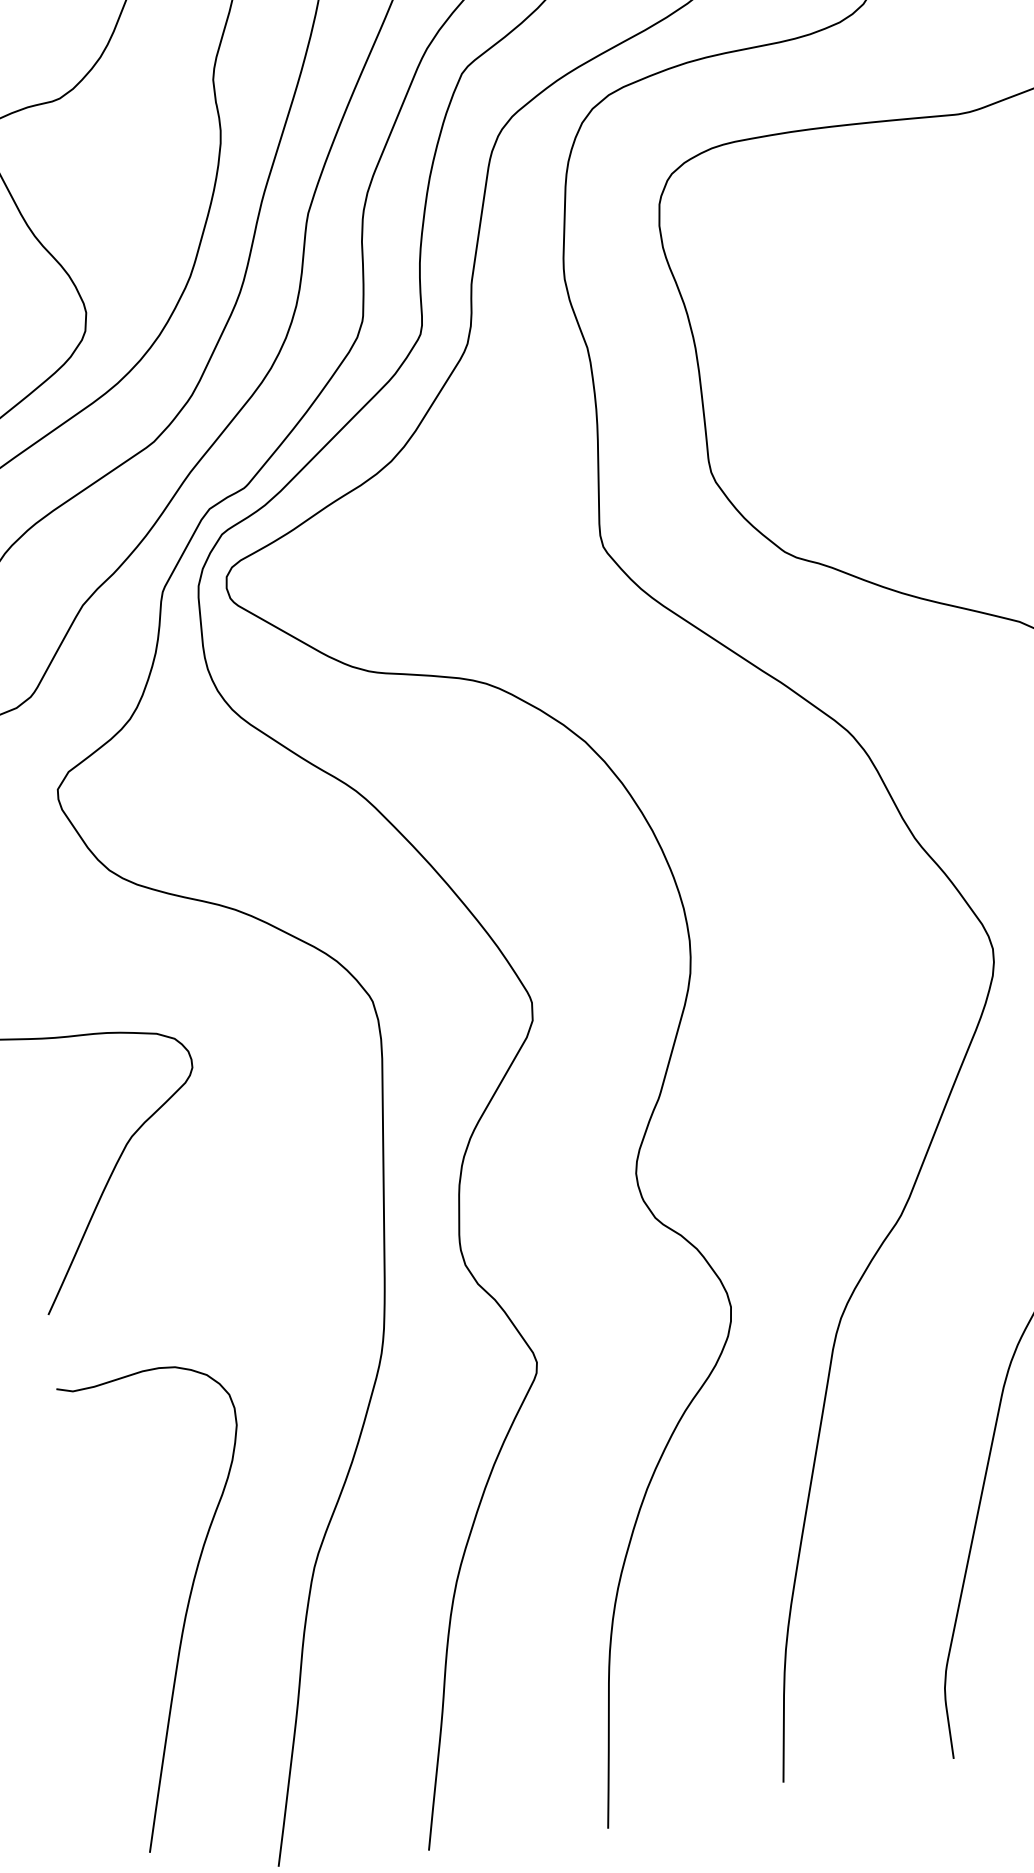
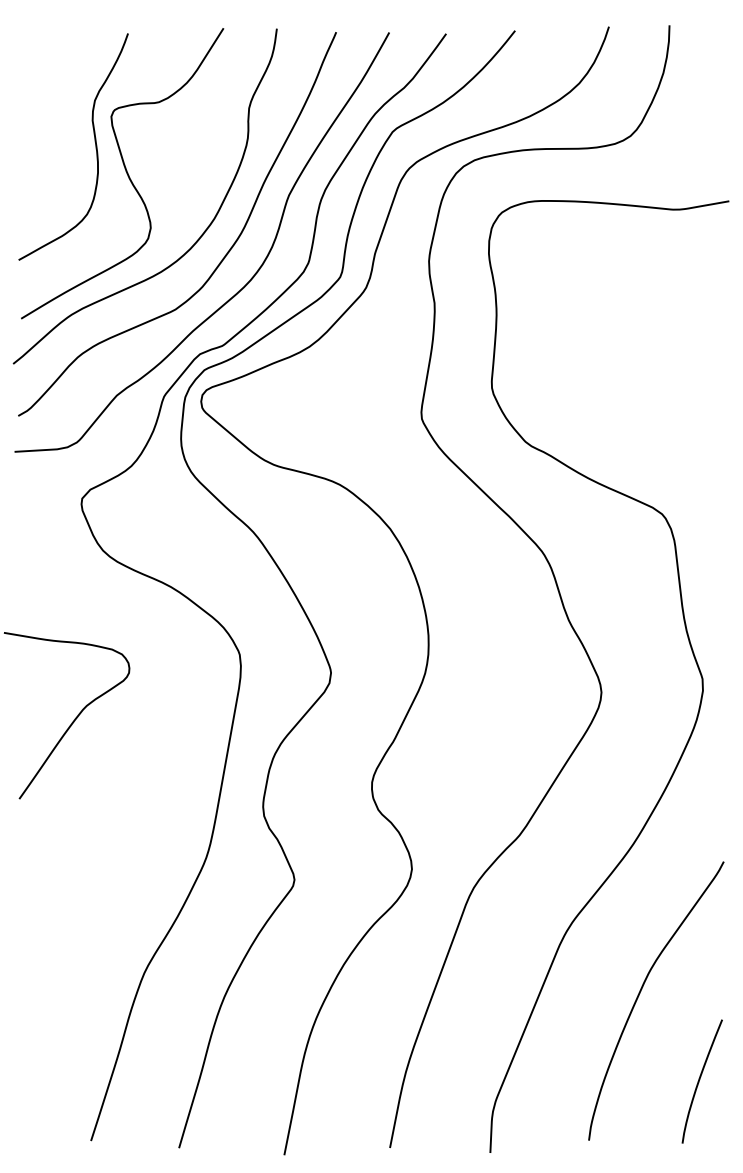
curve: (187, 1602) -> (67, 979), removed

